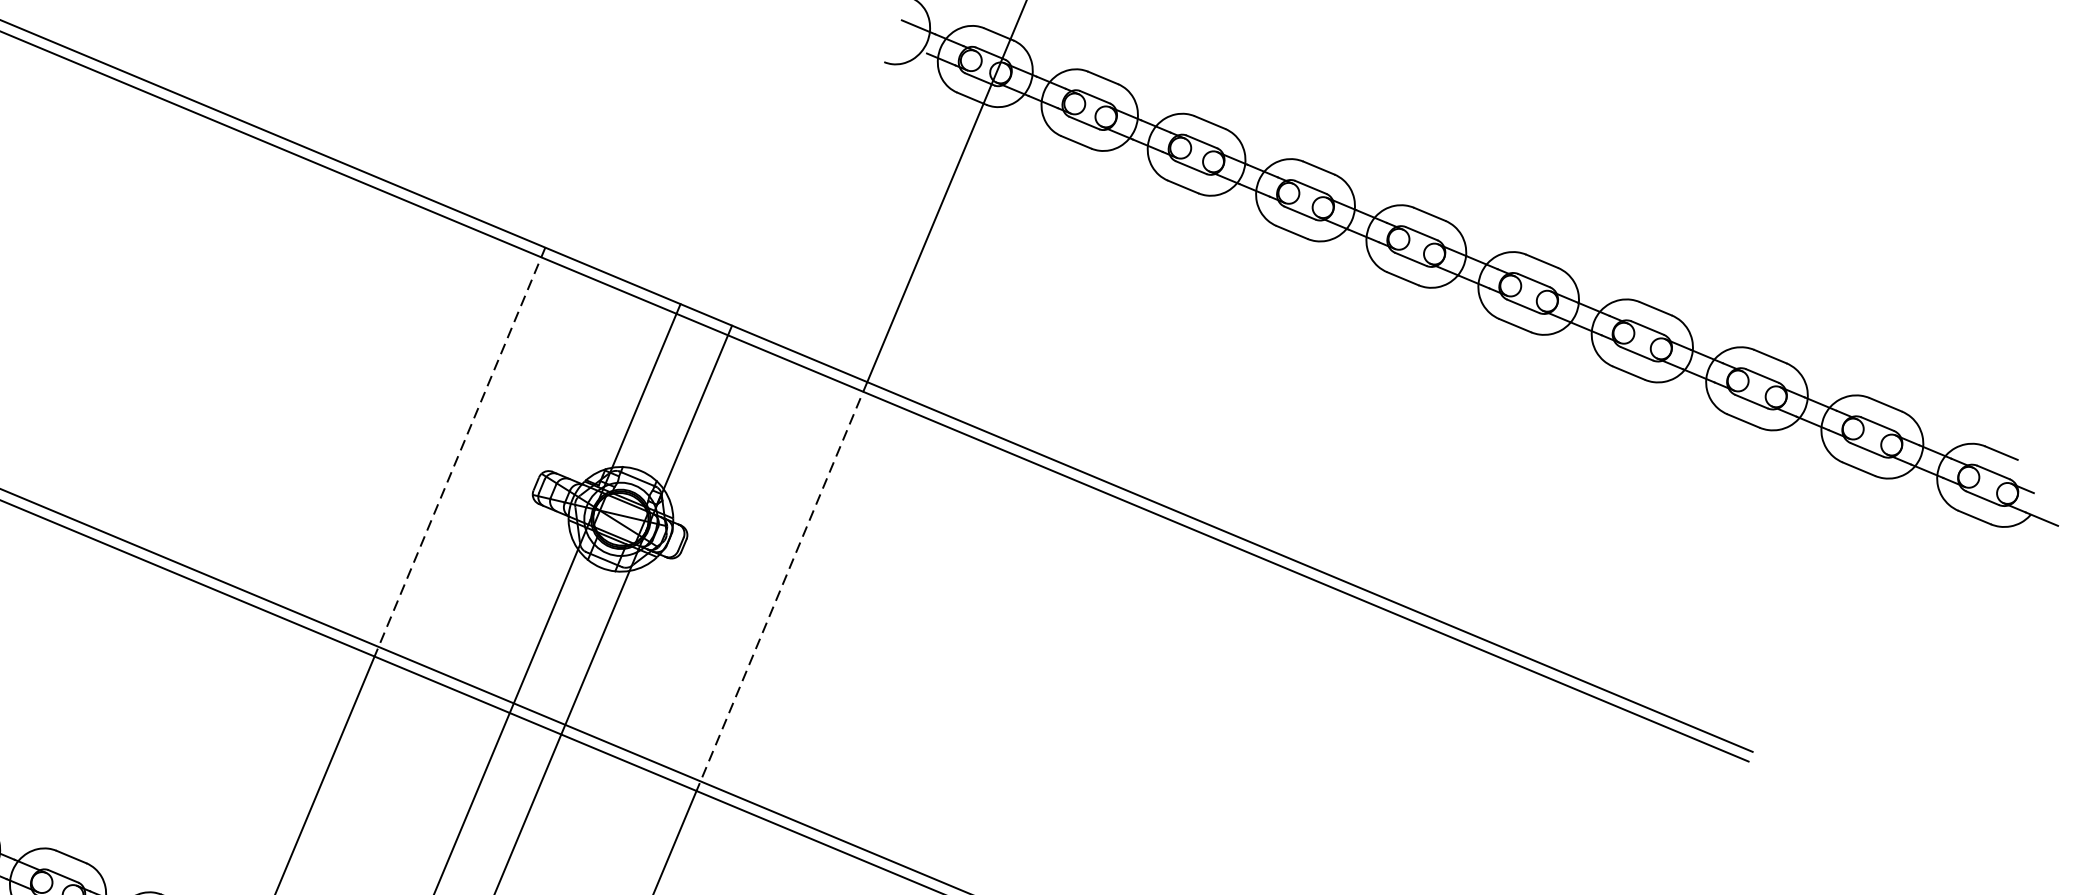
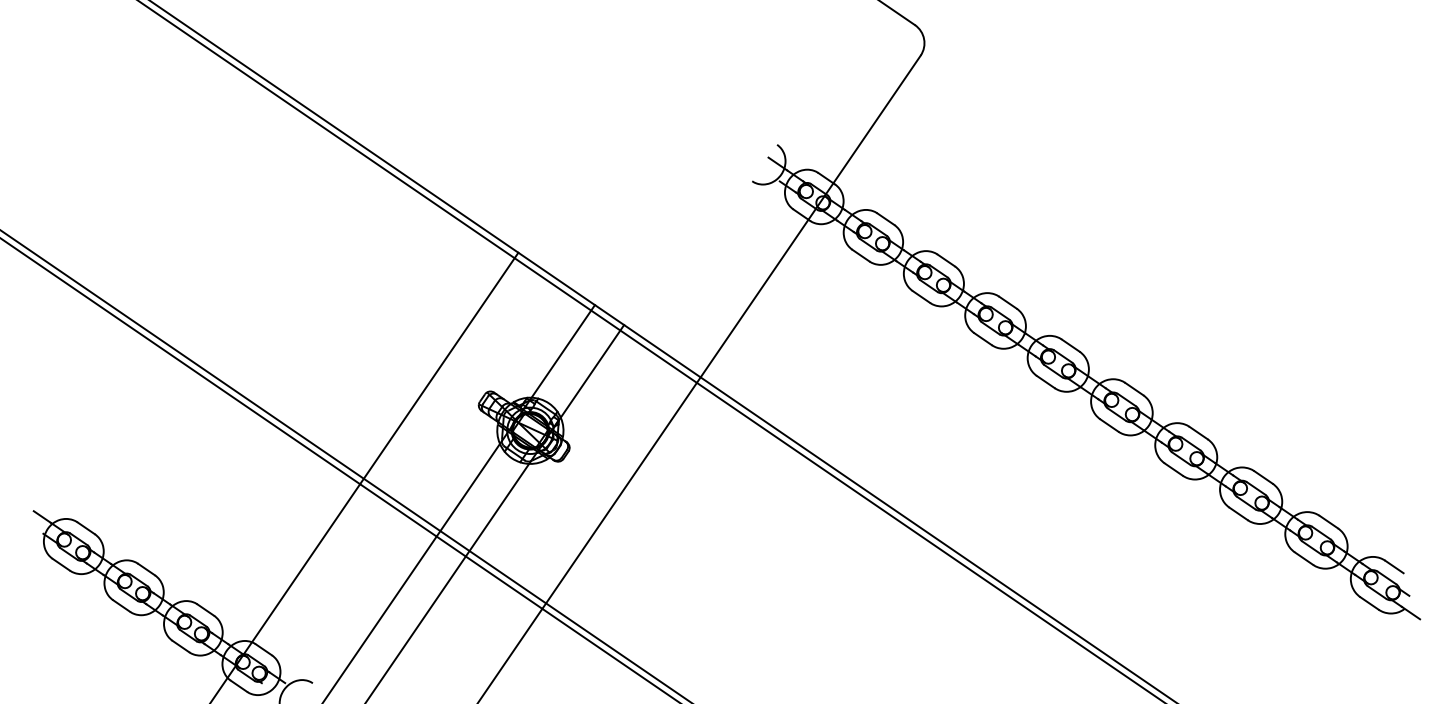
line: (458, 452) -> (438, 368), dashed -> solid
line: (782, 587) -> (621, 493), dashed -> solid

